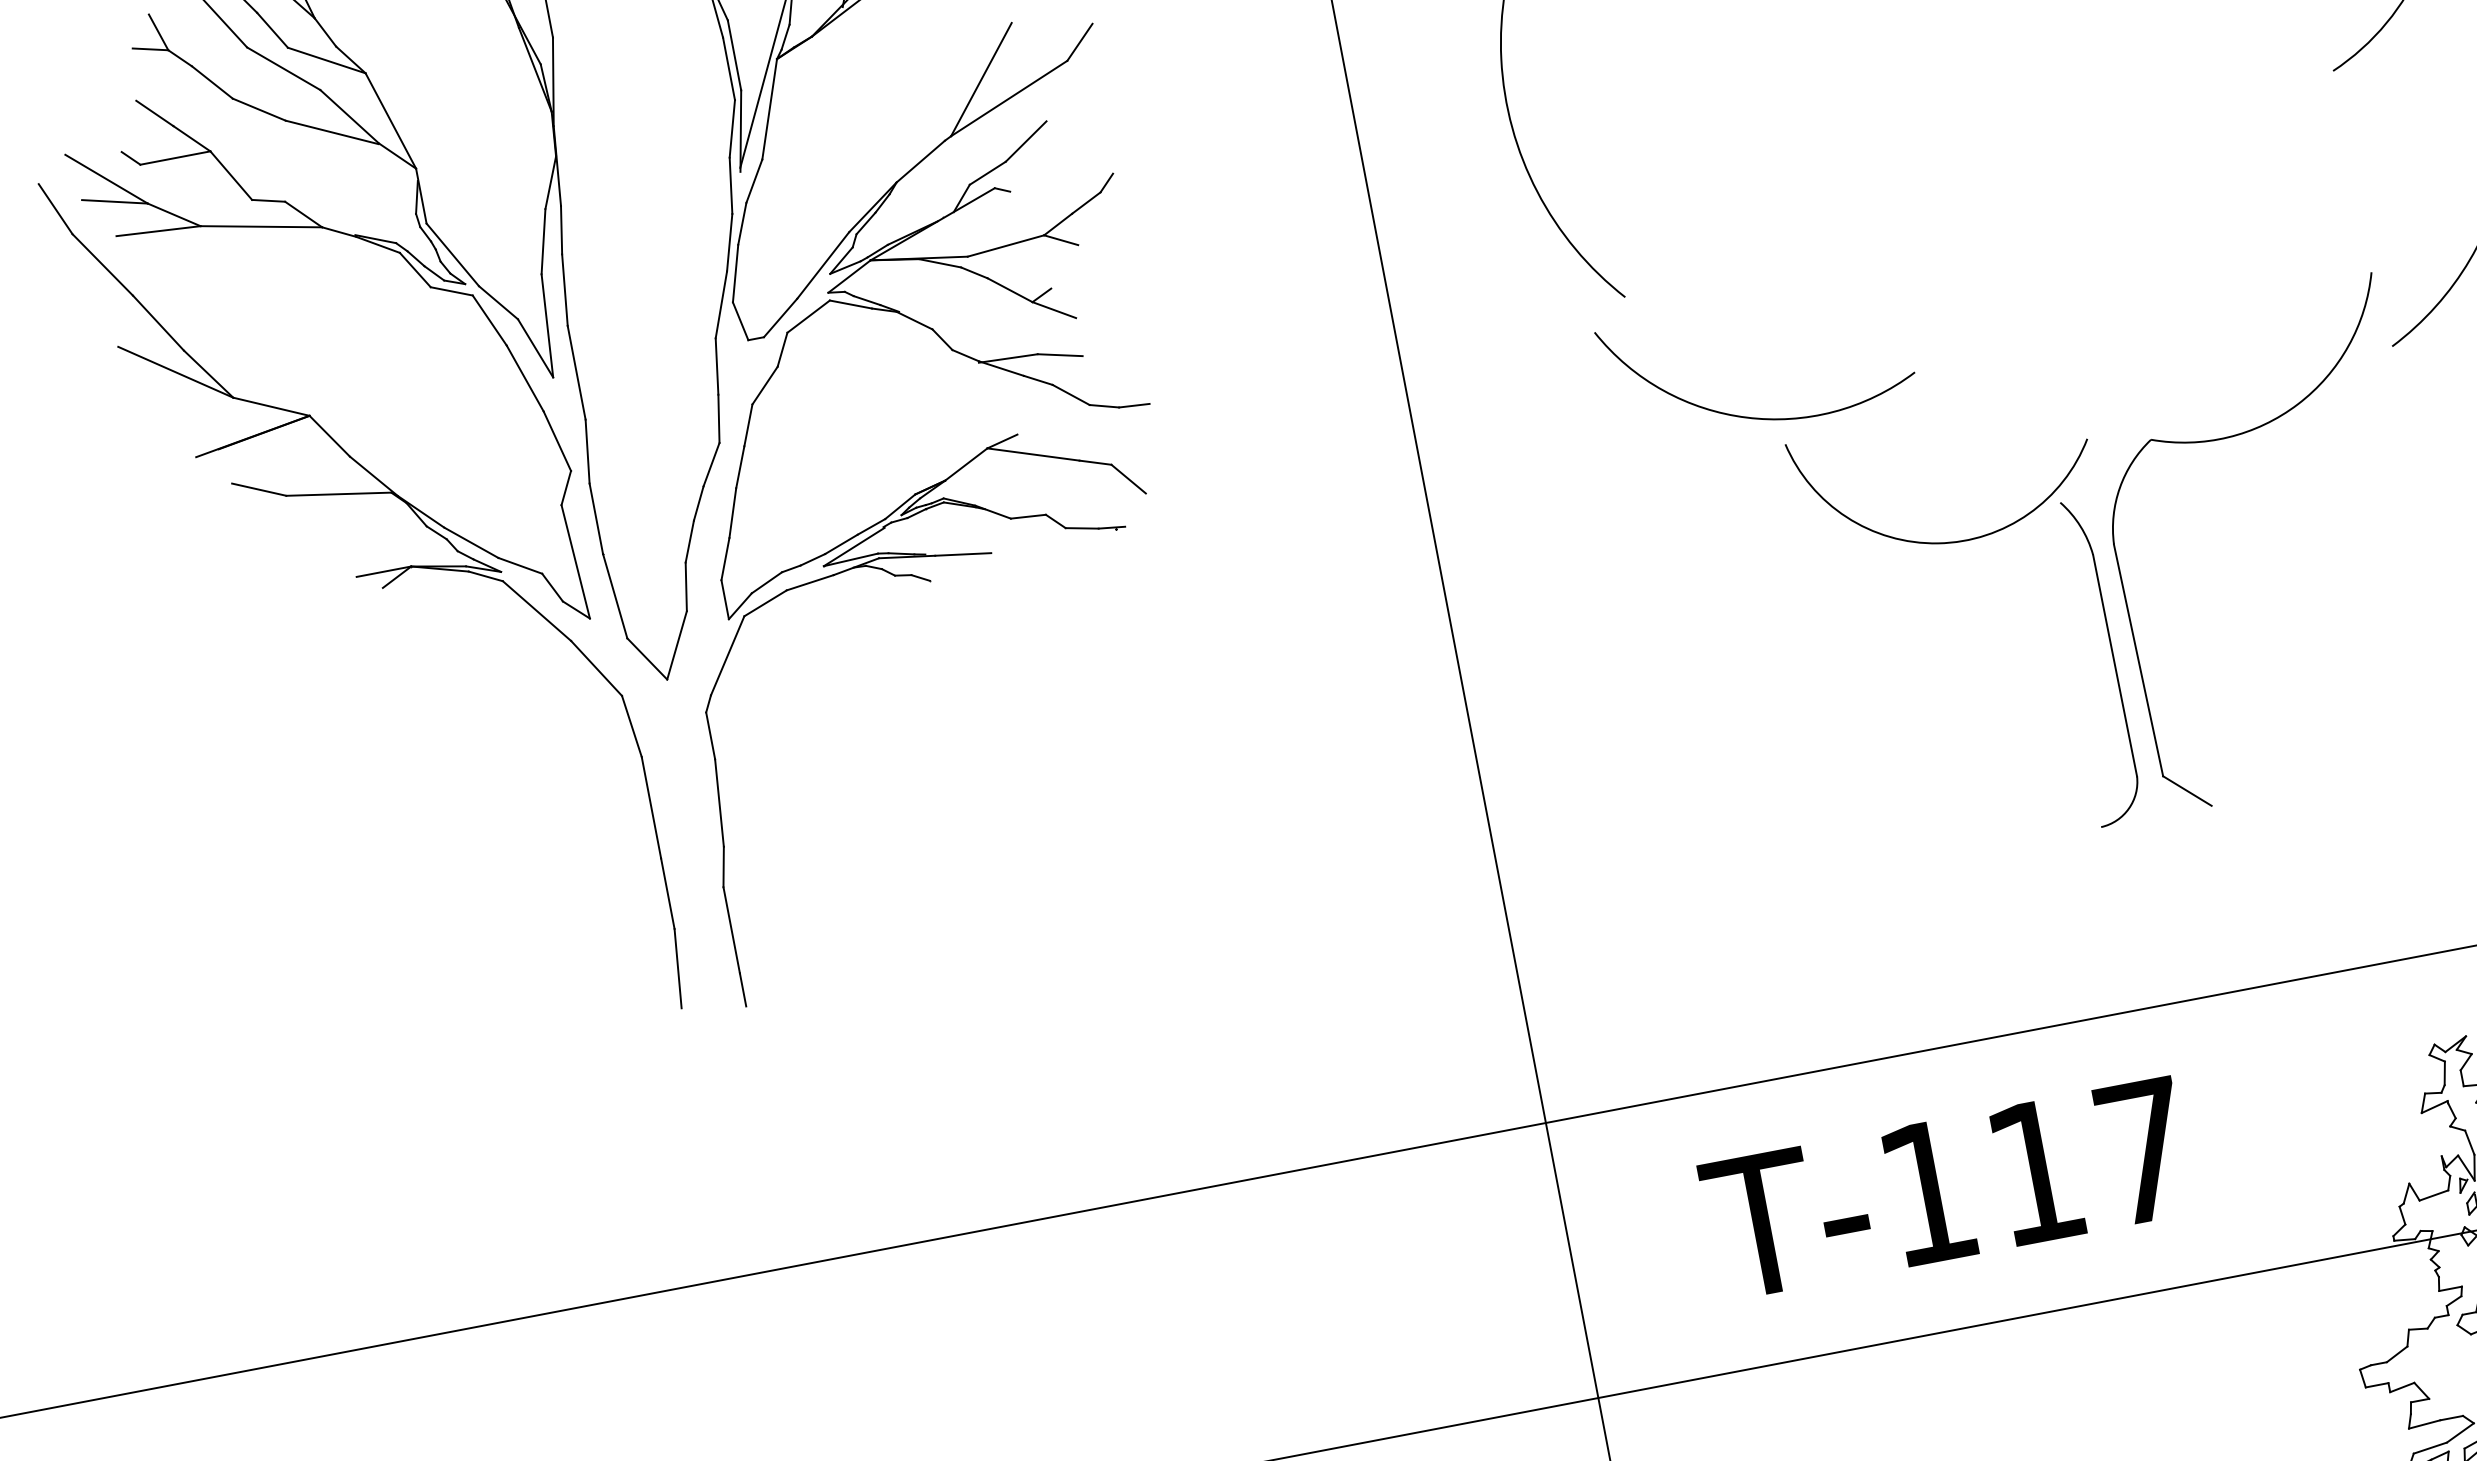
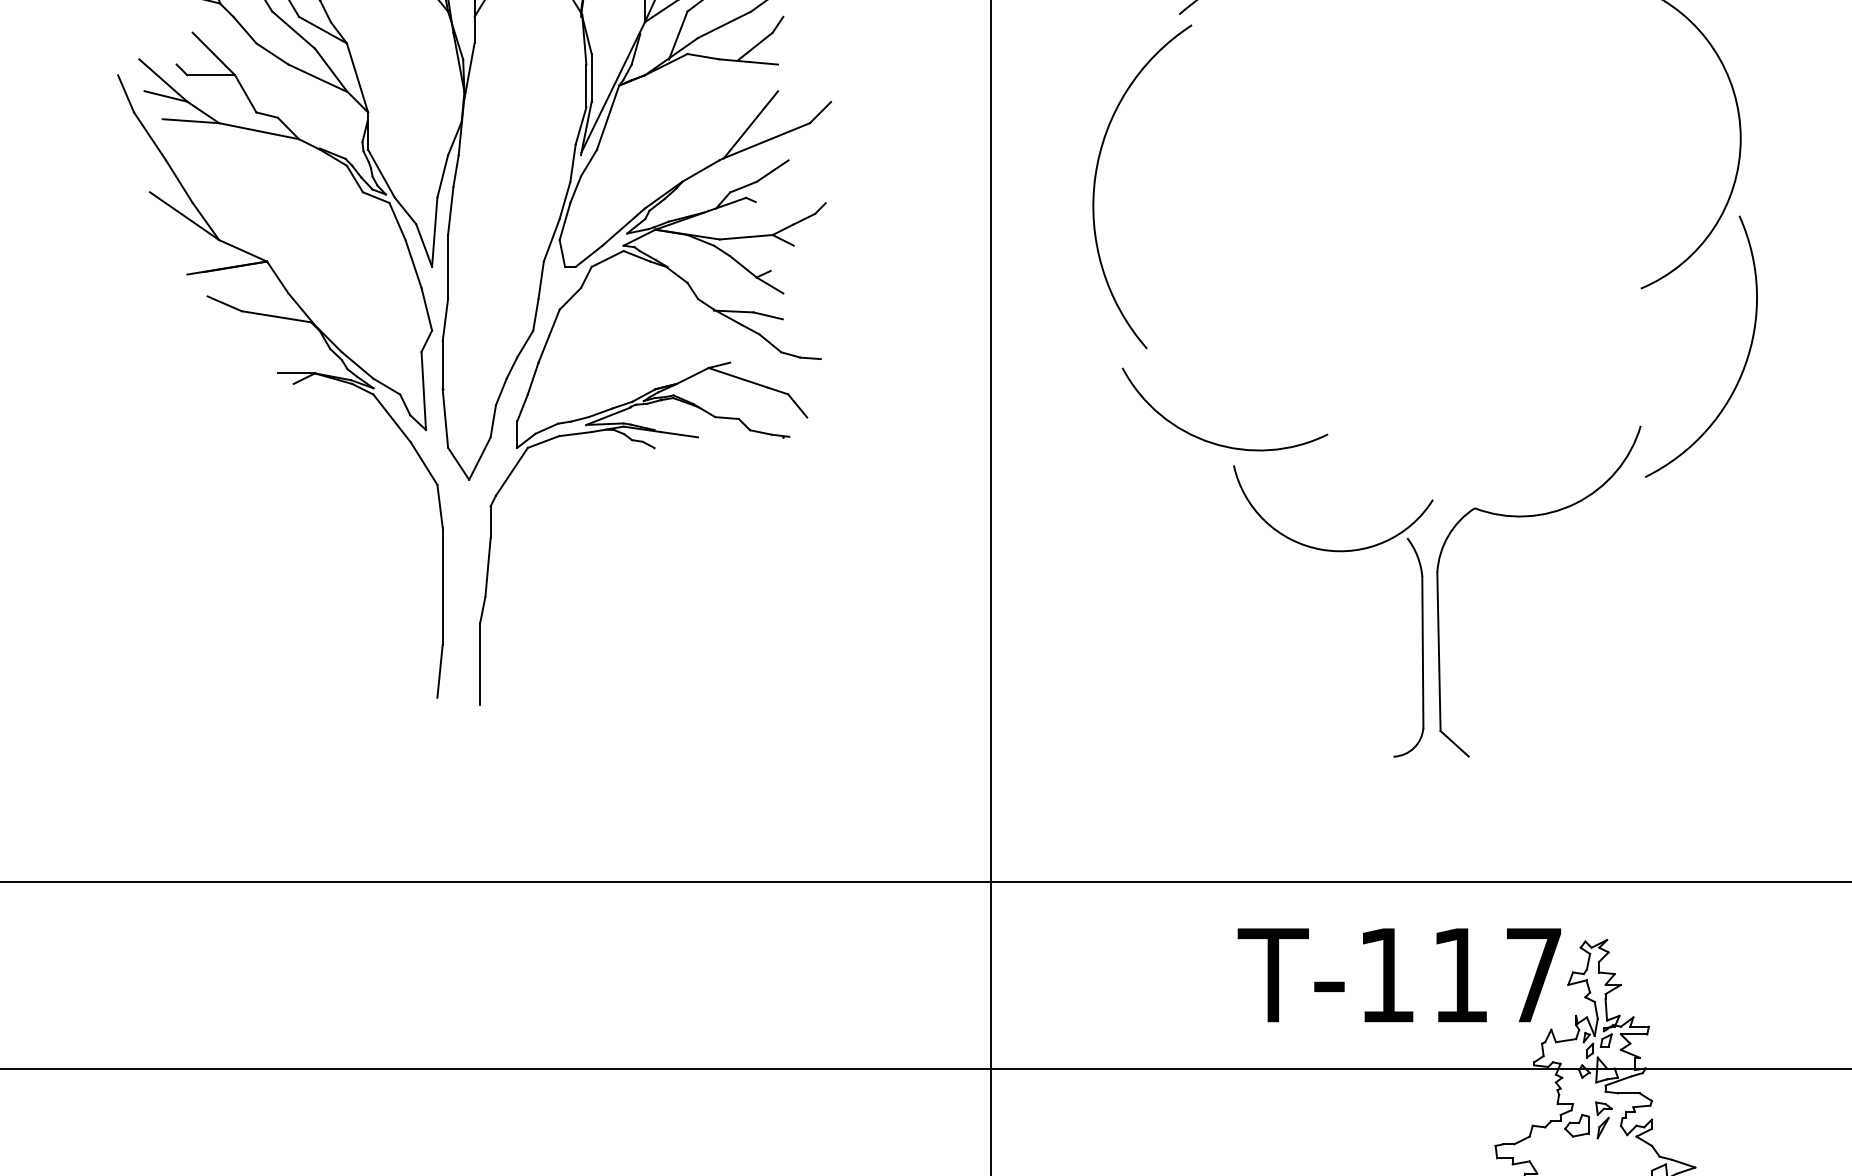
text: (1946, 1189) -> (1399, 975), moved

